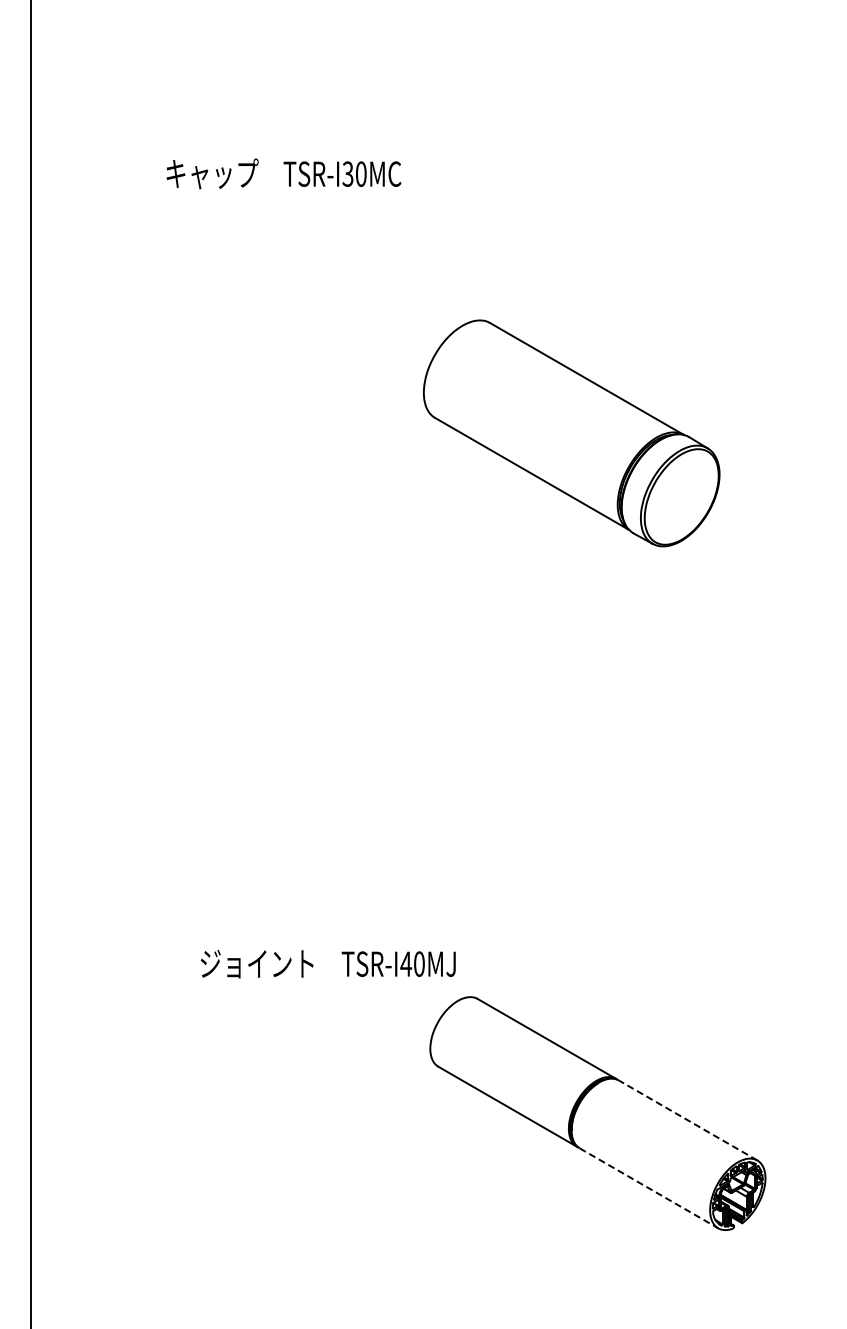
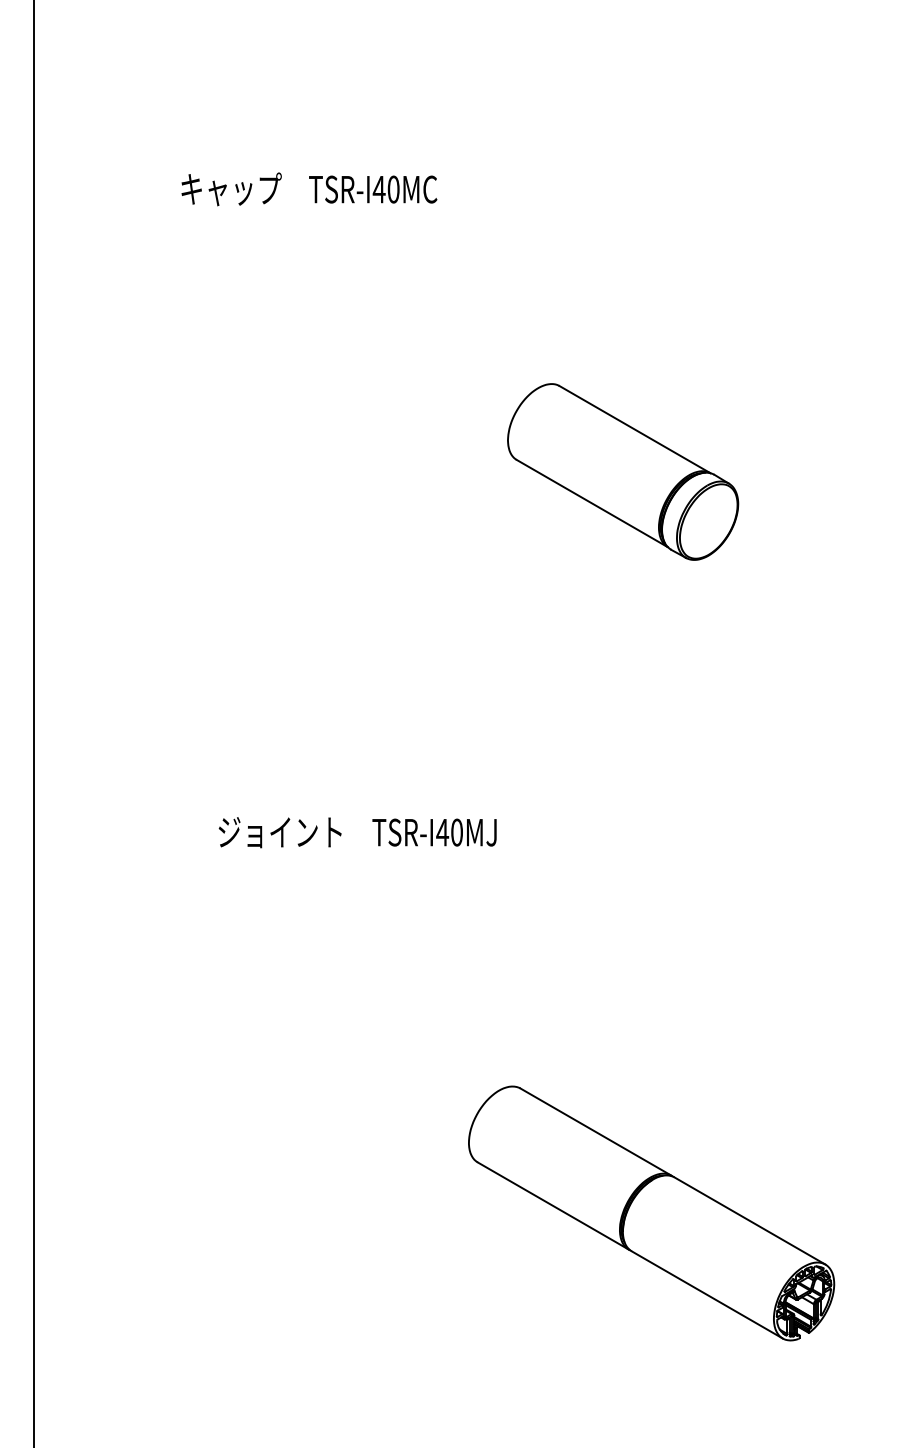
text: (347, 173) -> (378, 188), TSR-I30MC -> TSR-I40MC
part: (571, 432) -> (622, 471), size x0.71
text: (327, 964) -> (356, 832), moved
line: (688, 1120) -> (750, 1220), dashed -> solid
line: (648, 1188) -> (706, 1295), dashed -> solid

